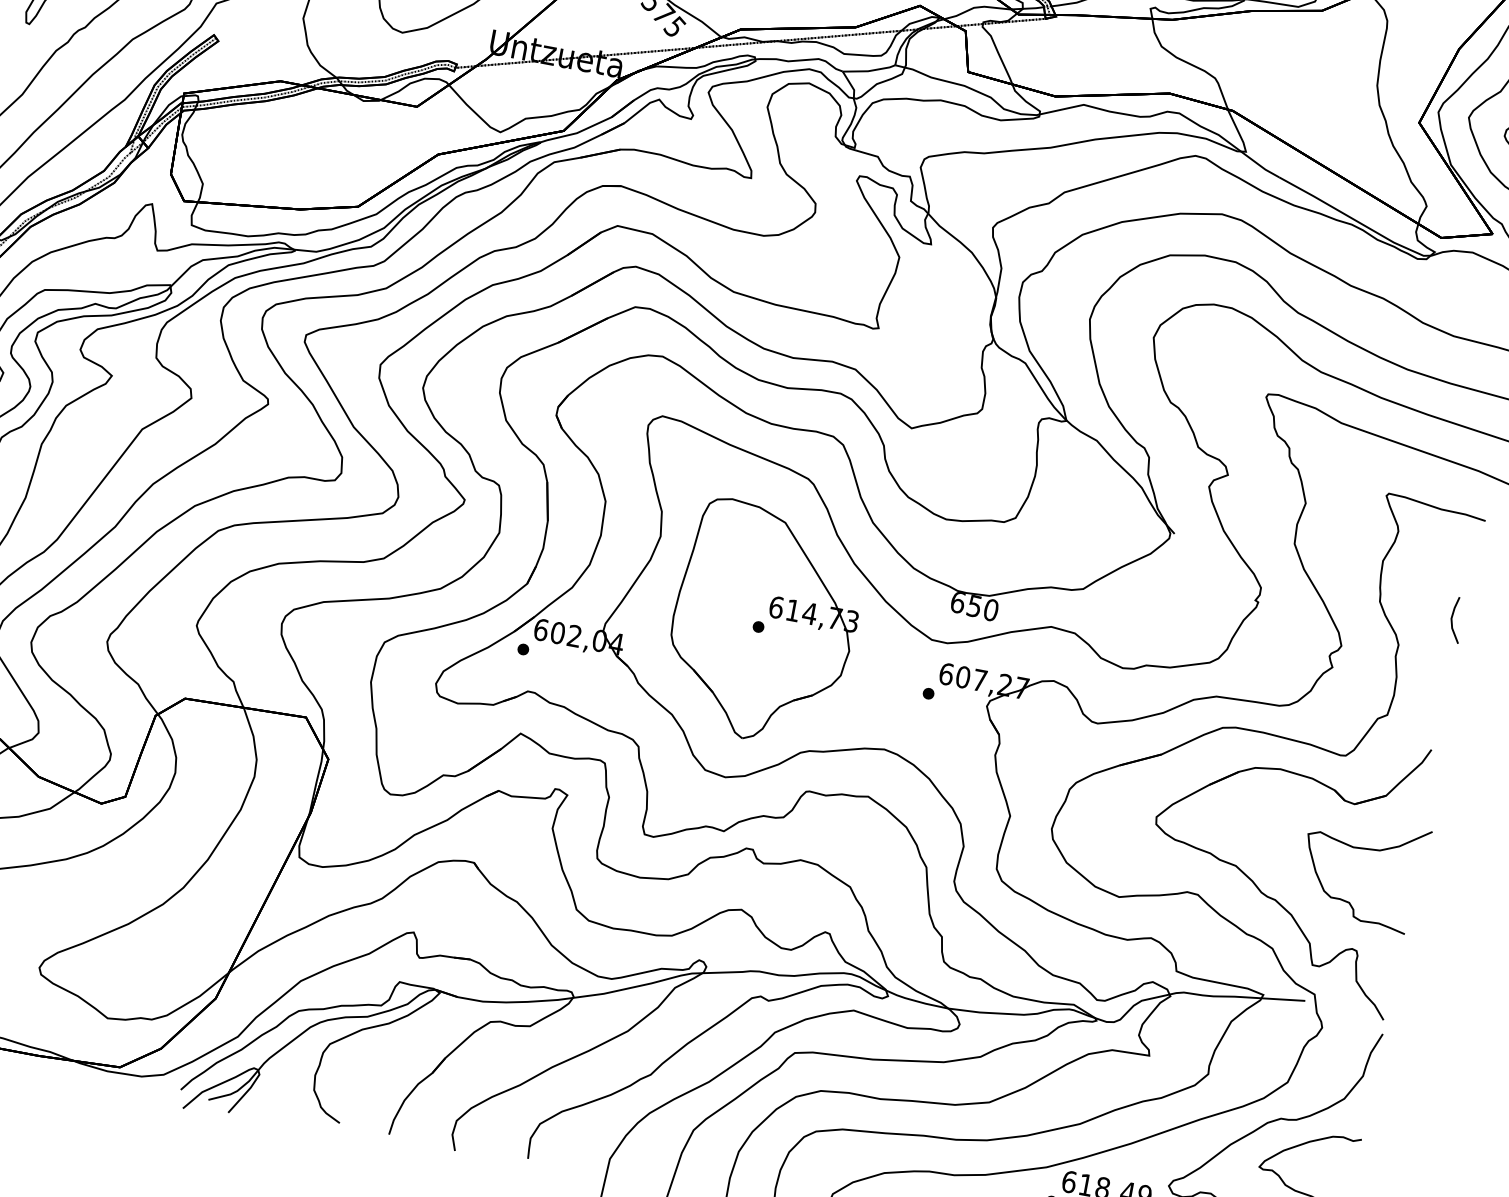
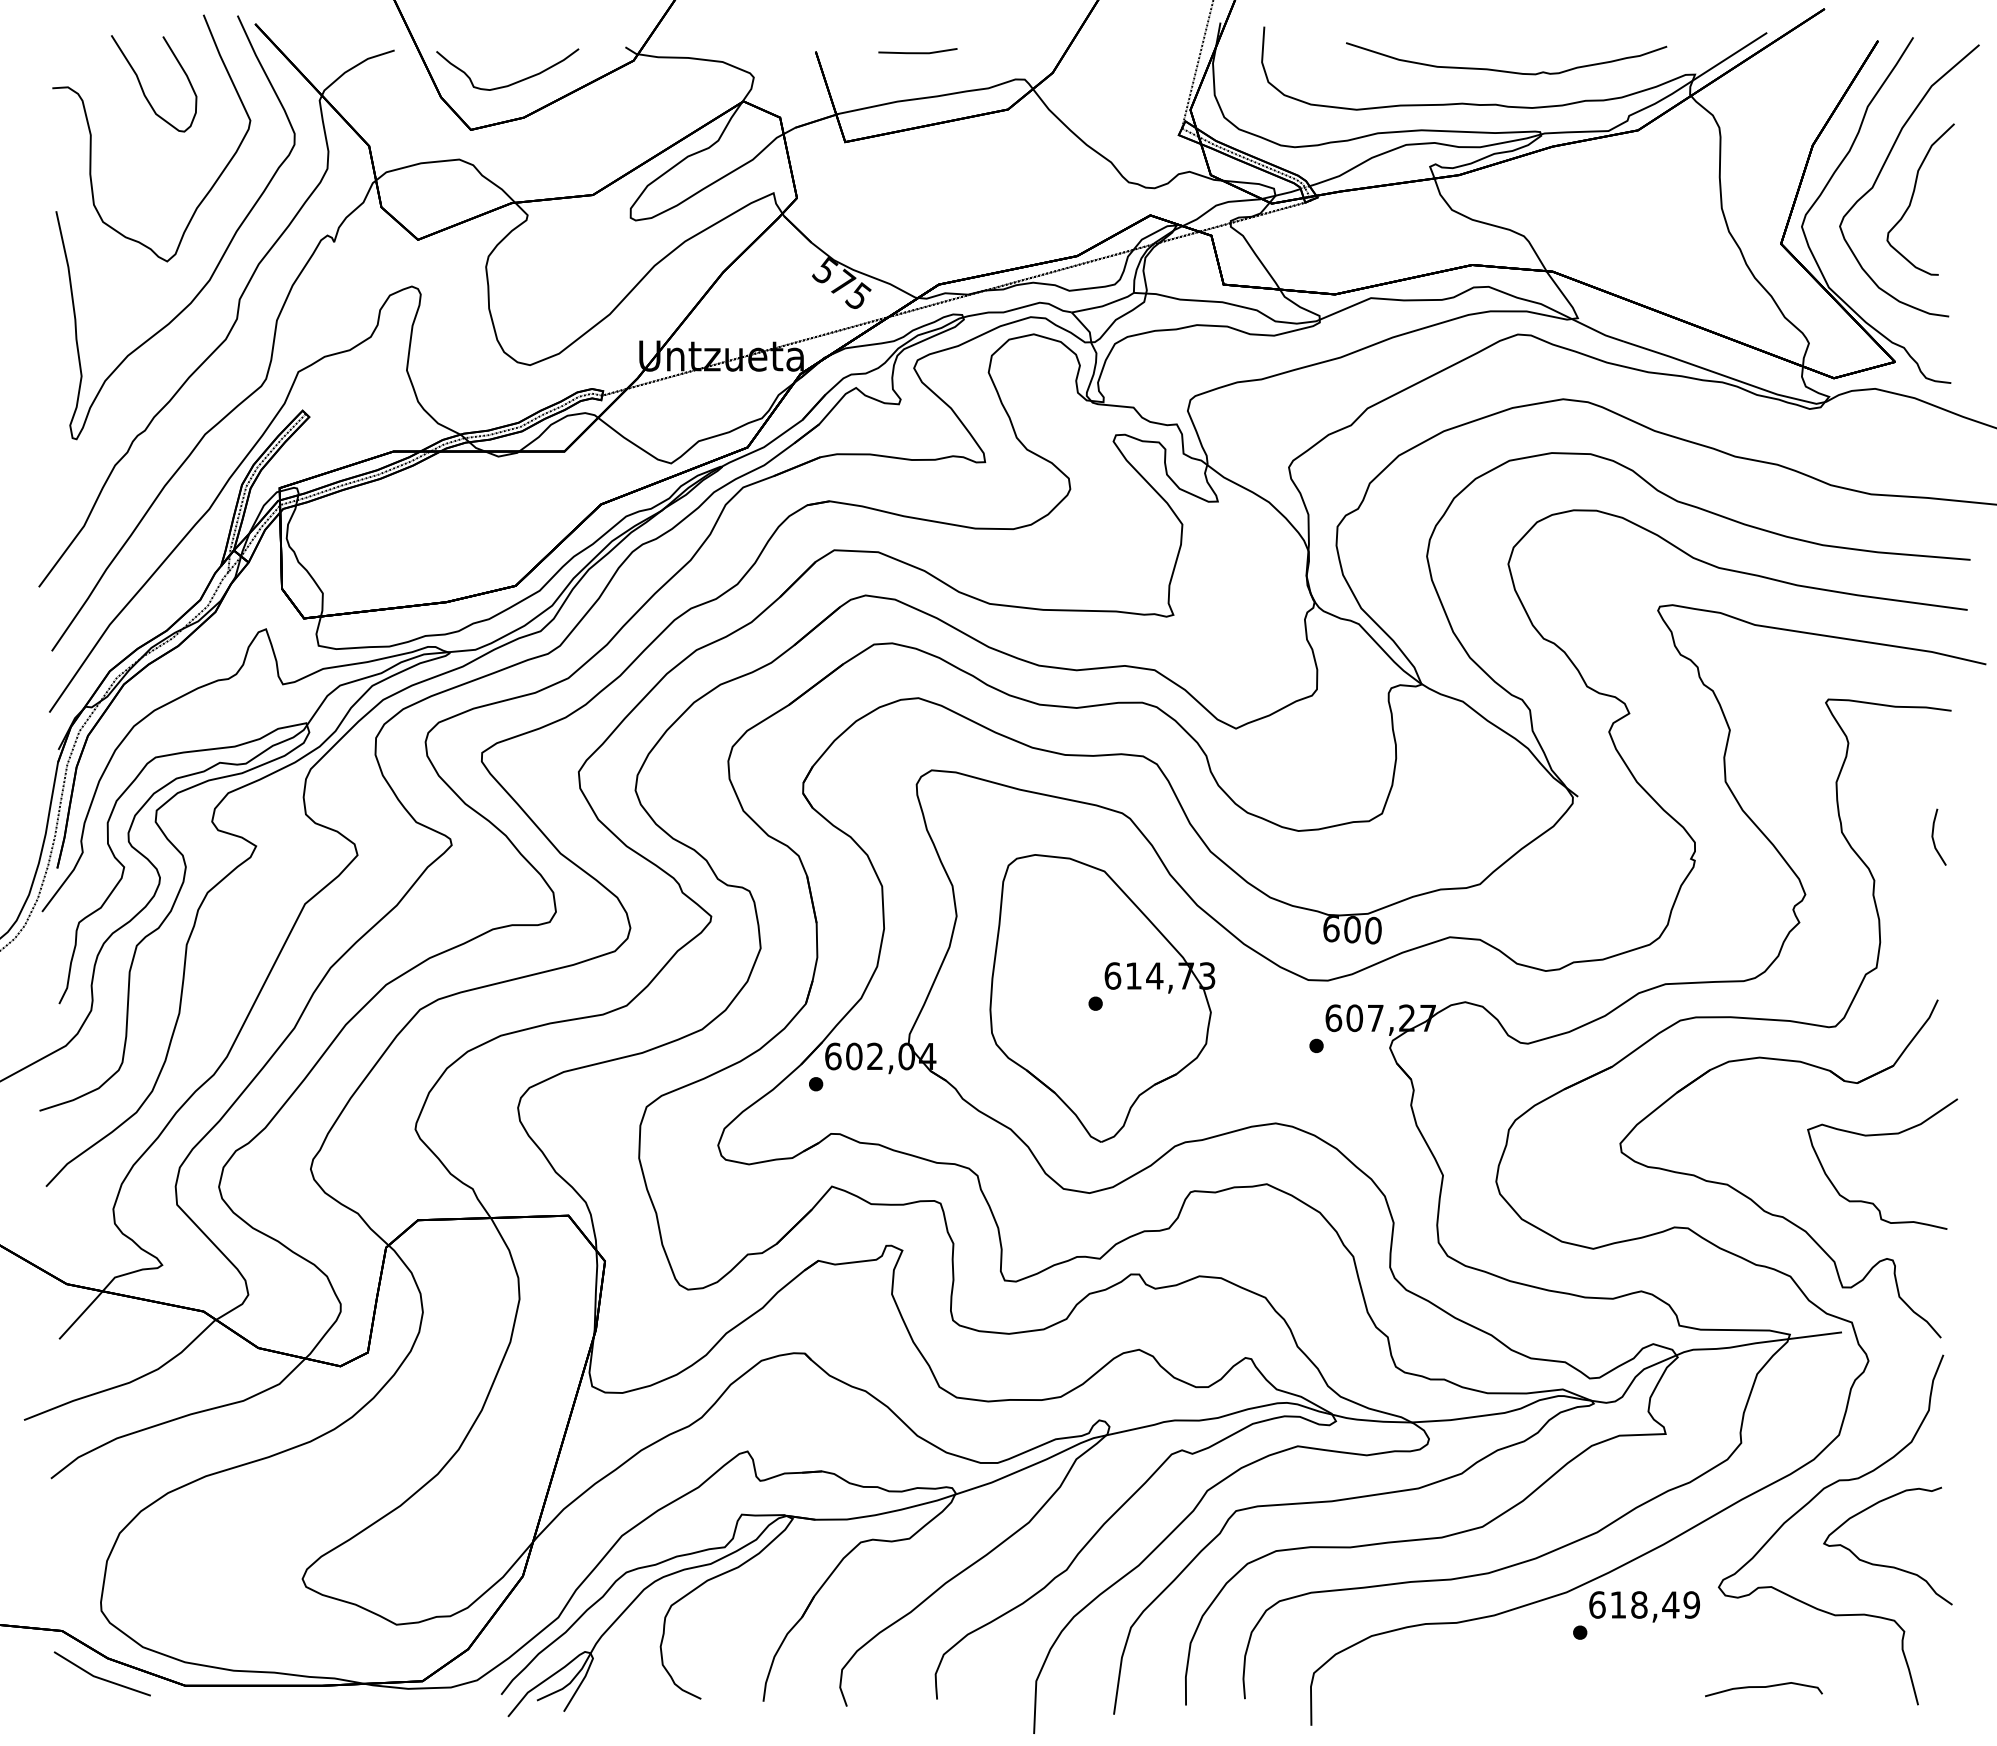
text: (974, 606) -> (1352, 929), 650 -> 600

